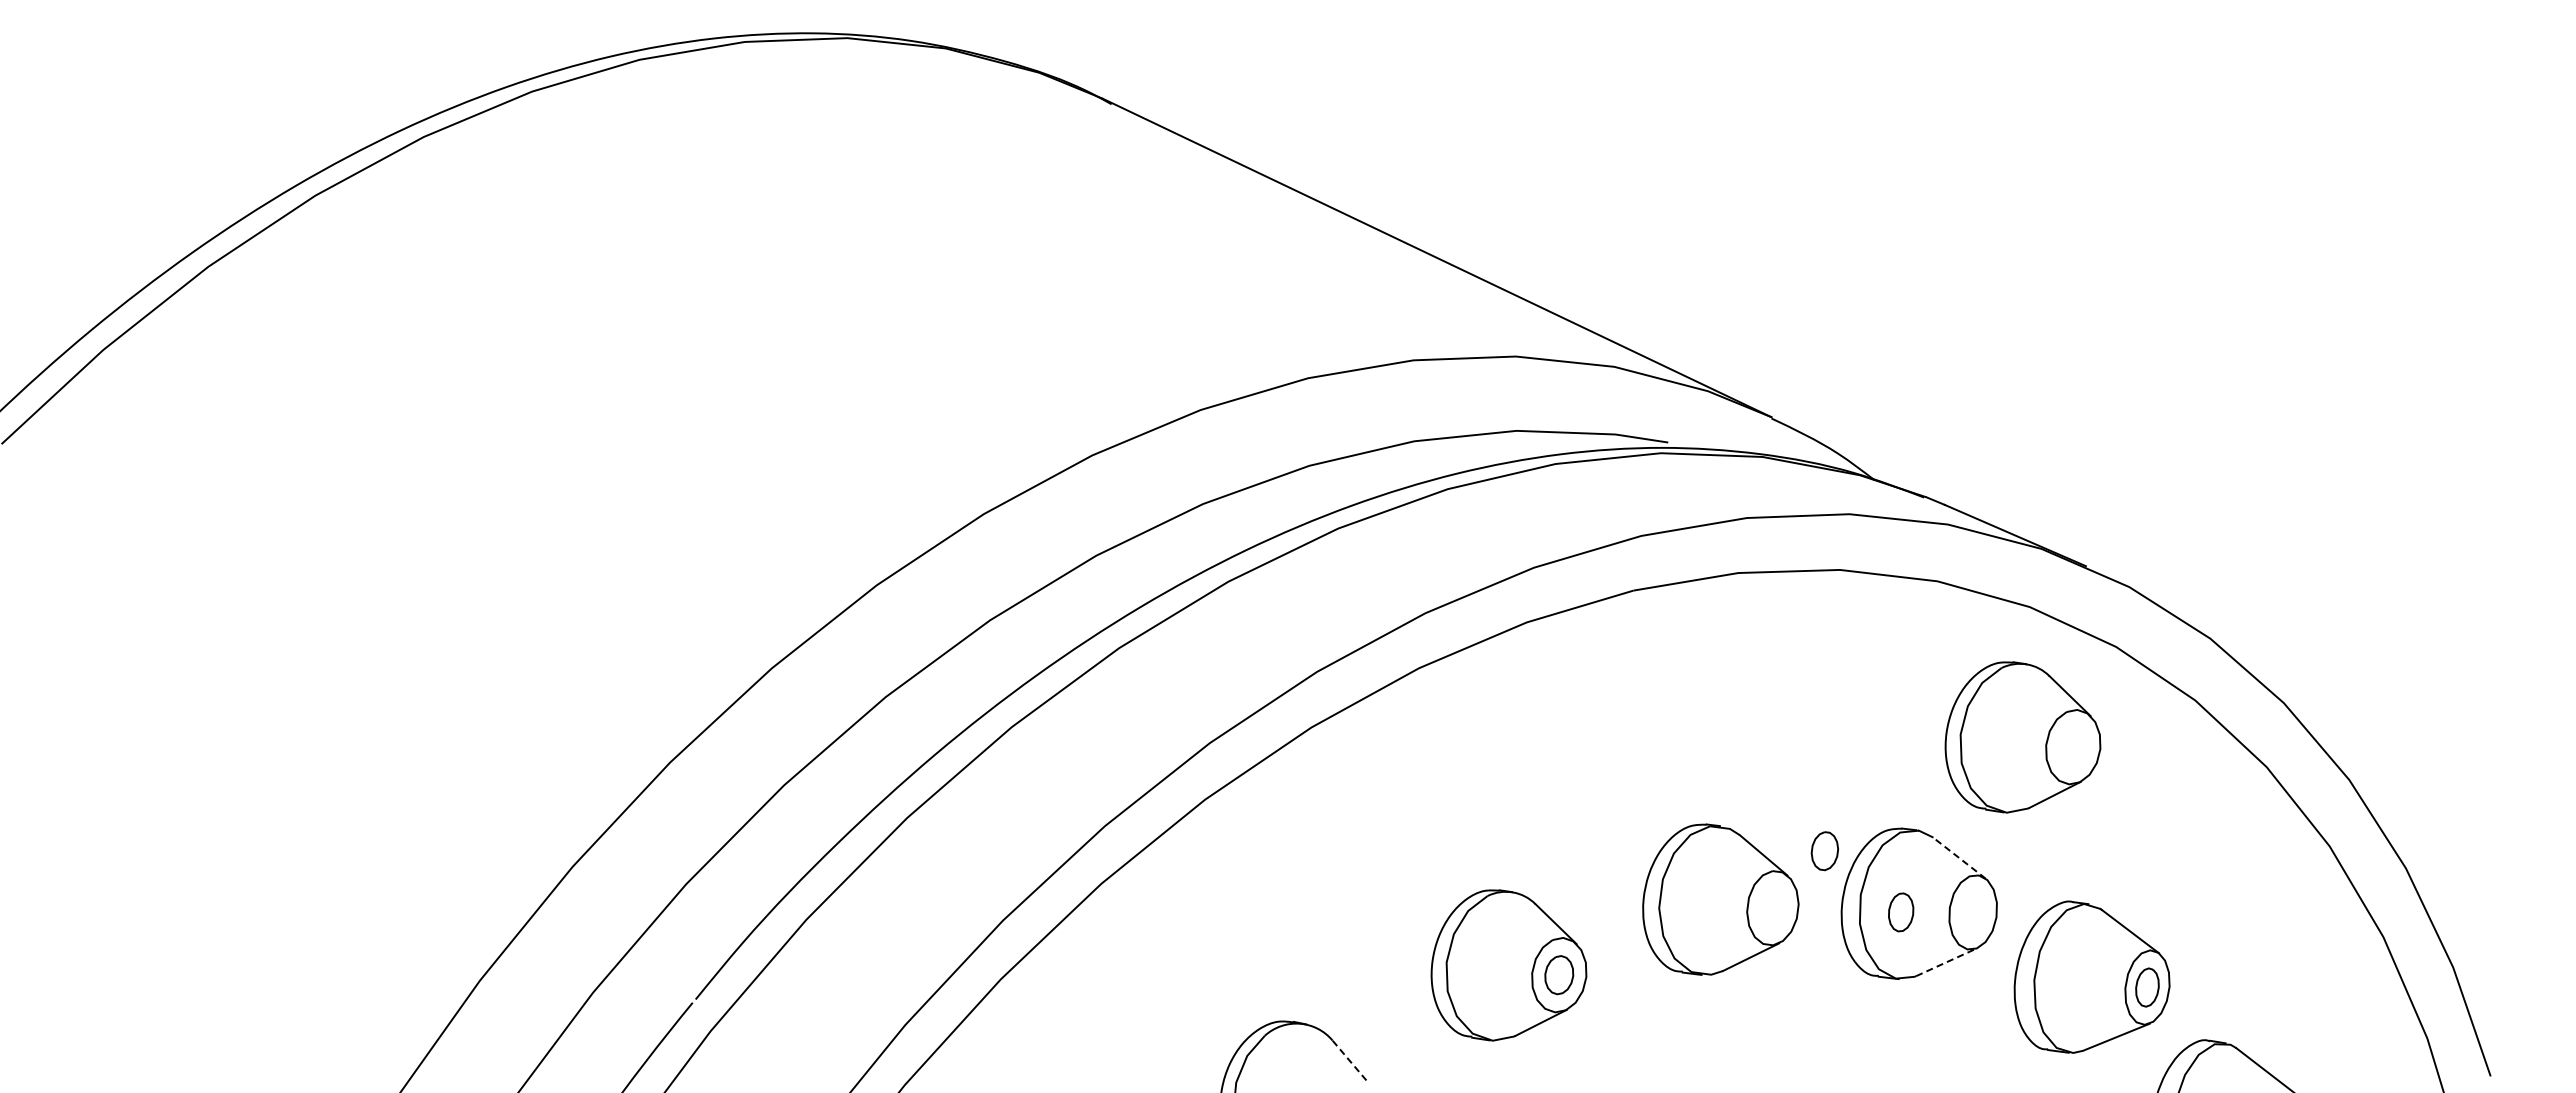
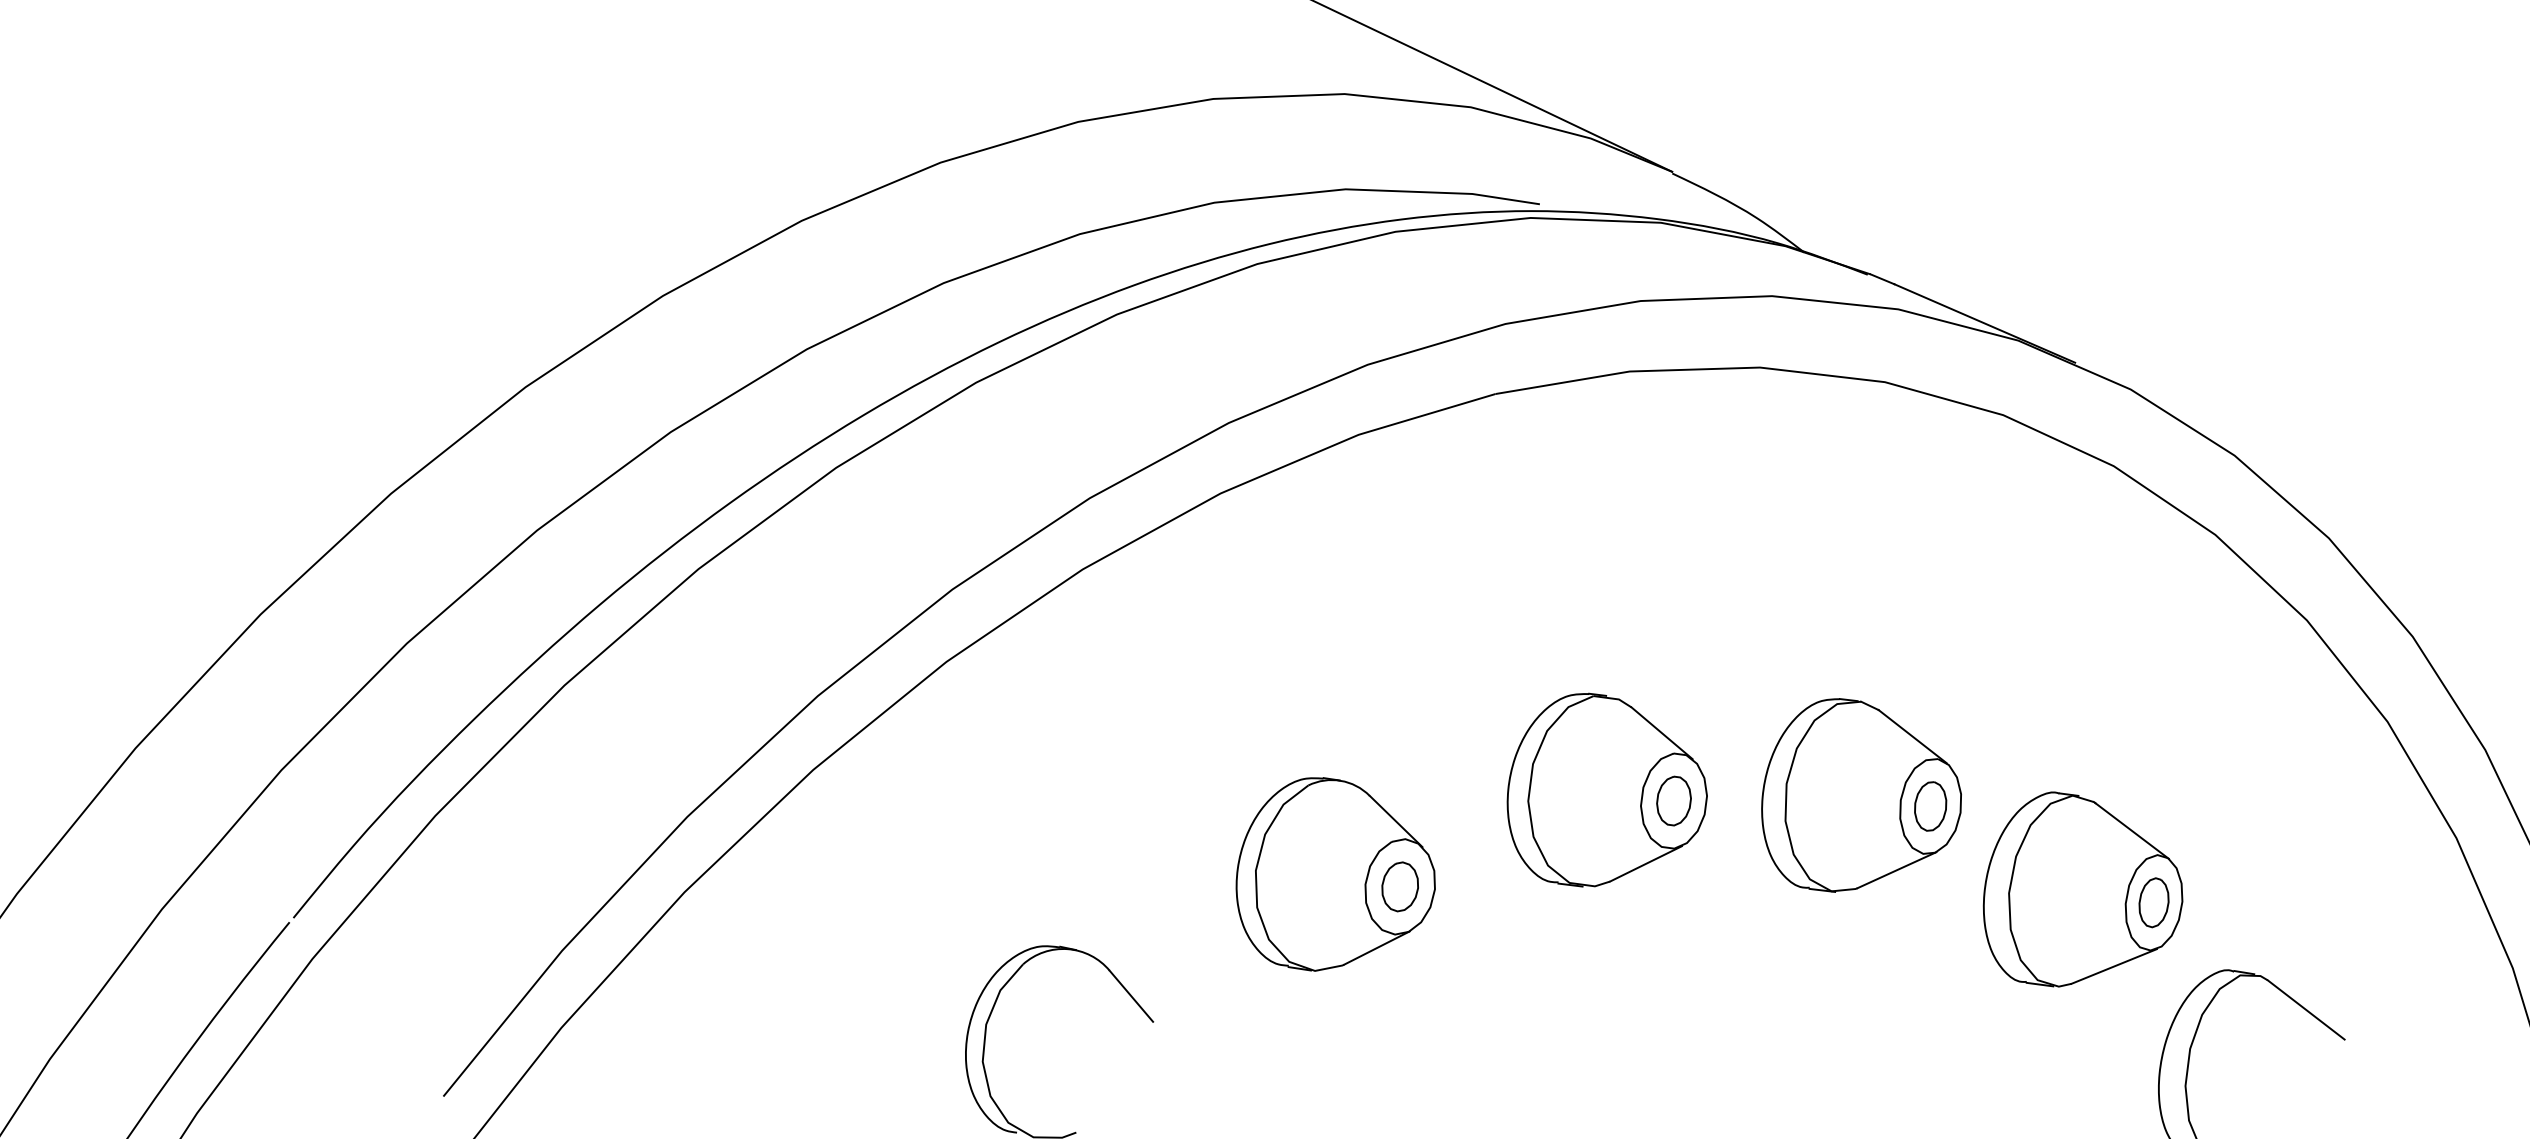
part: (2022, 737) -> (1993, 582), removed
part: (1824, 851) -> (1673, 801), moved
line: (1959, 857) -> (1913, 736), dashed -> solid
part: (1901, 912) -> (1931, 806), moved
line: (1946, 962) -> (1896, 870), dashed -> solid
line: (1349, 1060) -> (1131, 996), dashed -> solid

